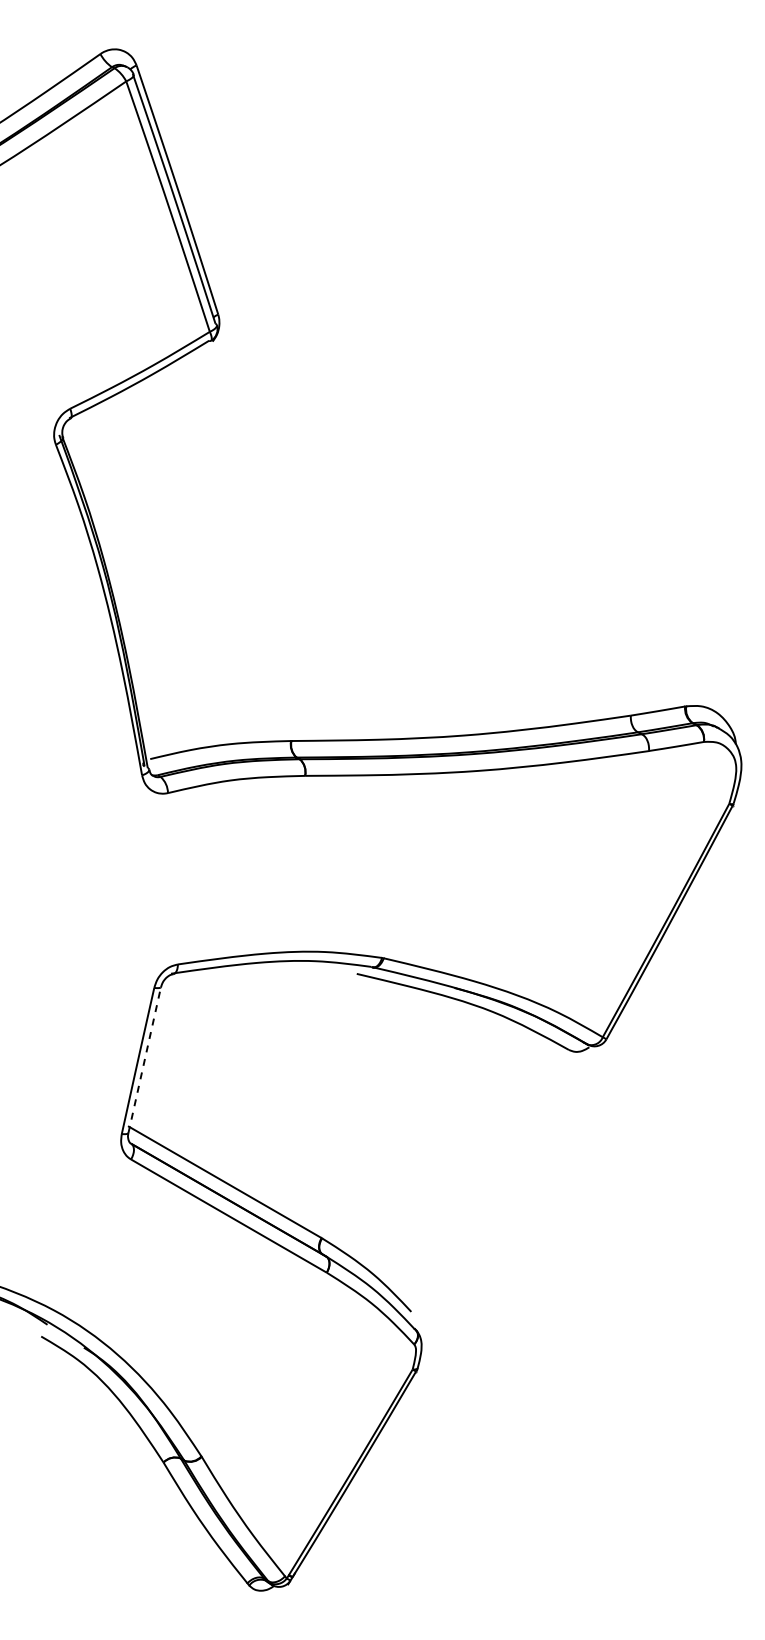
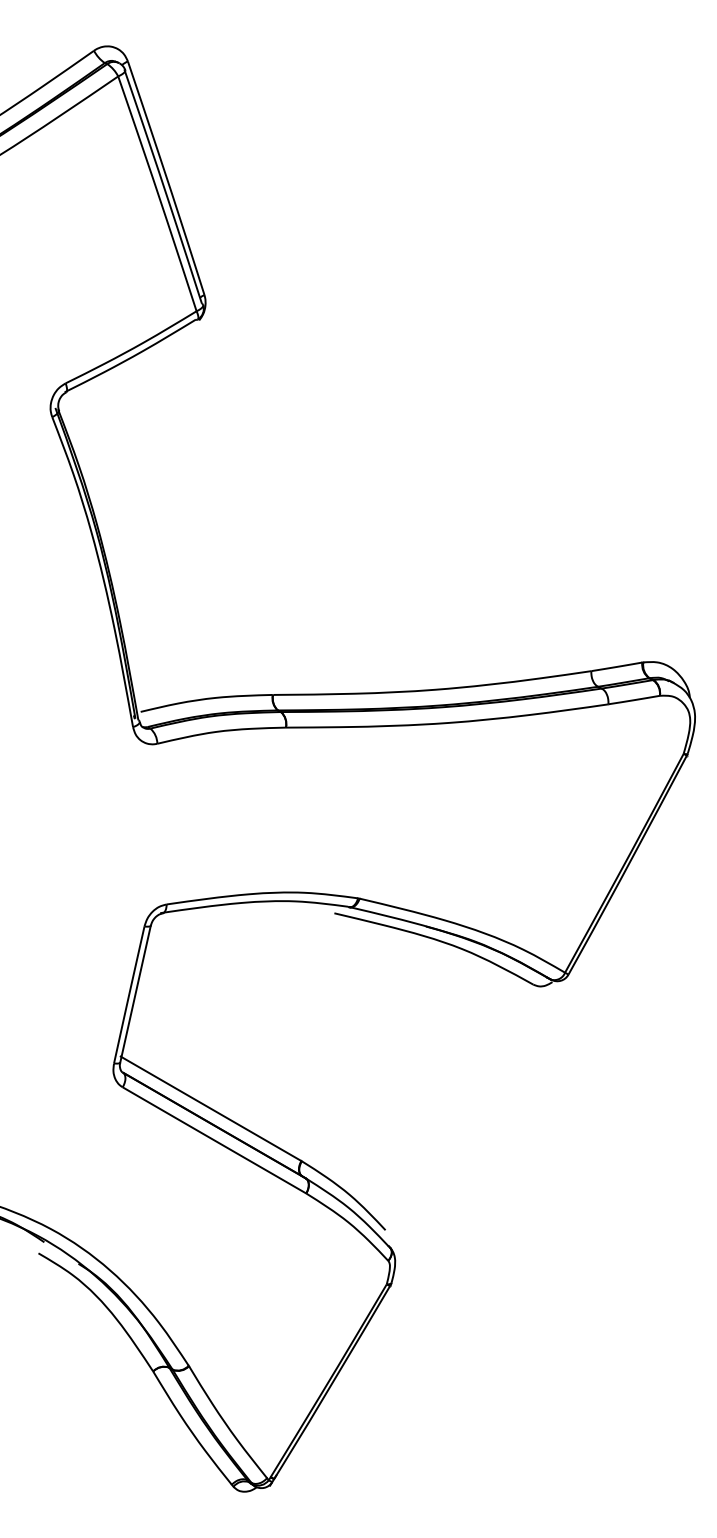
line: (144, 1060) -> (135, 994), dashed -> solid

